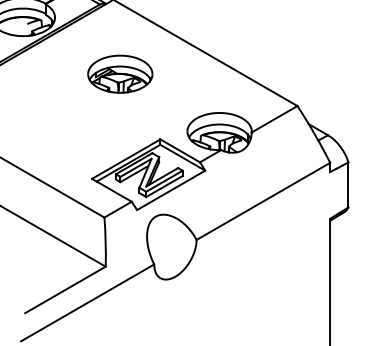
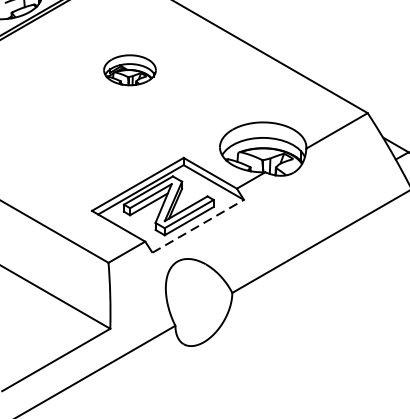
part: (120, 73) -> (130, 69), size x0.6
line: (171, 190) -> (198, 226), solid -> dashed

